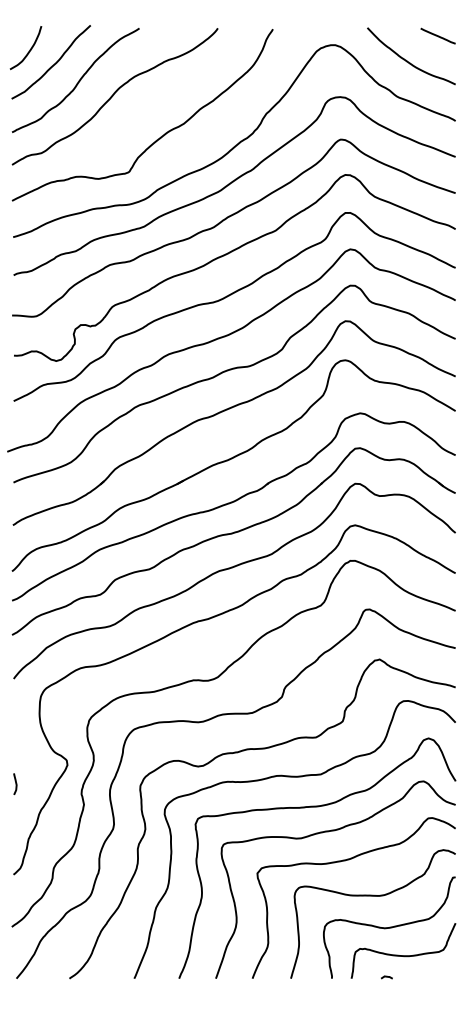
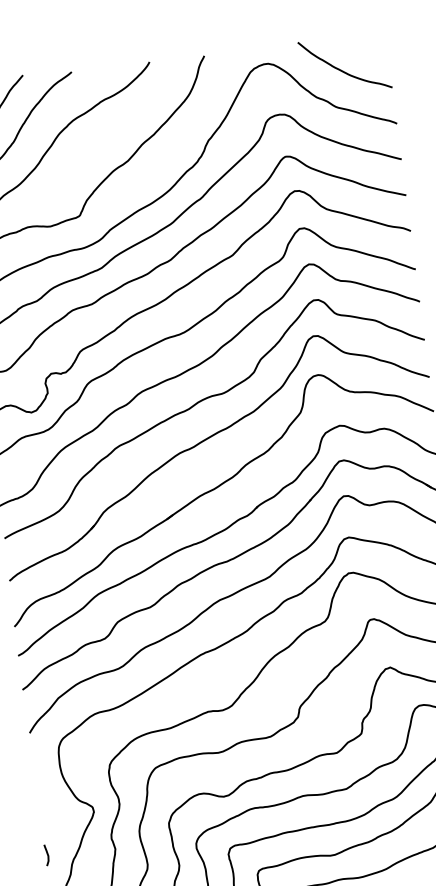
line: (437, 35) -> (368, 41), removed
curve: (15, 784) -> (47, 855), moved

